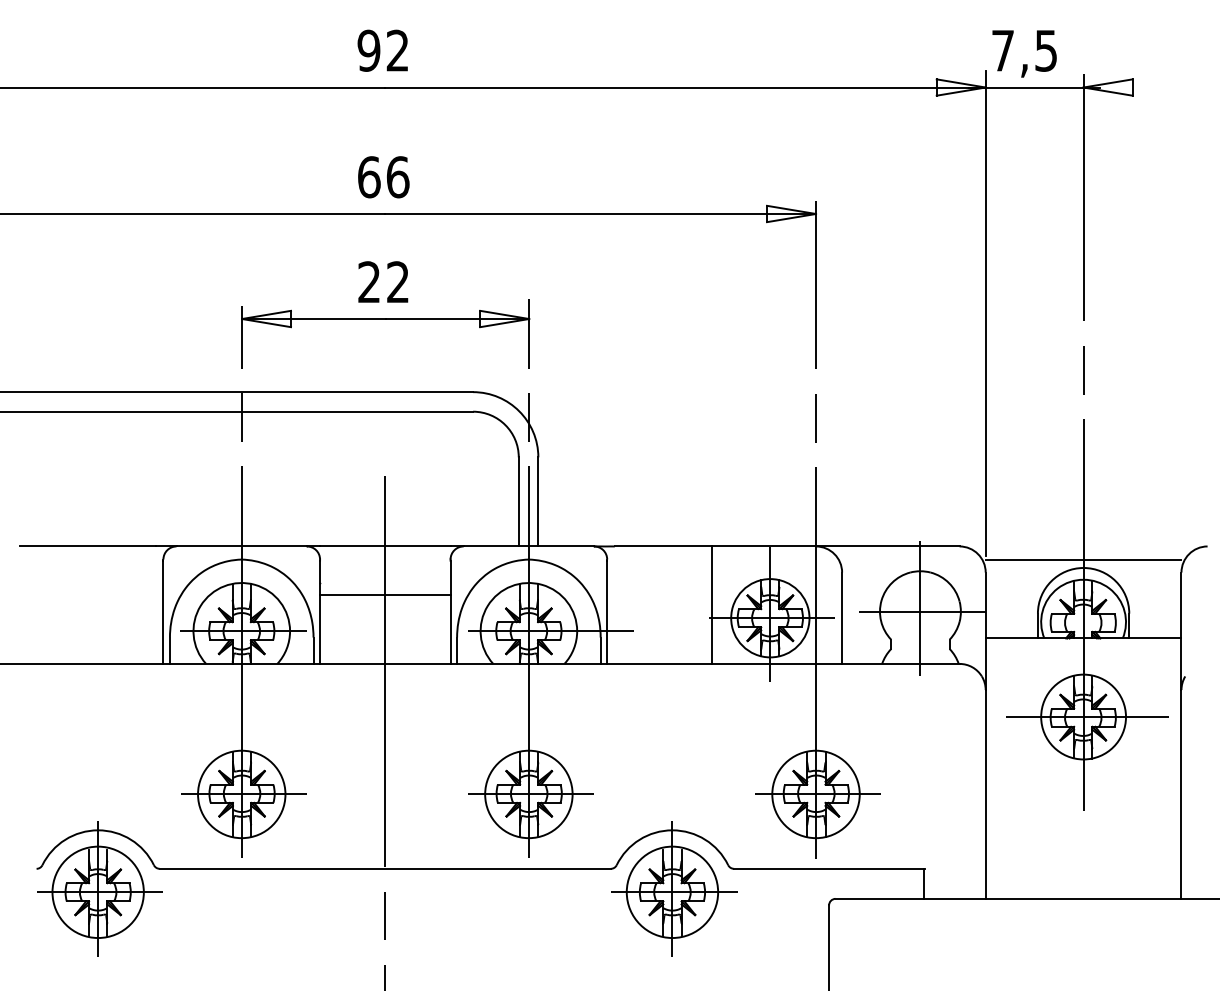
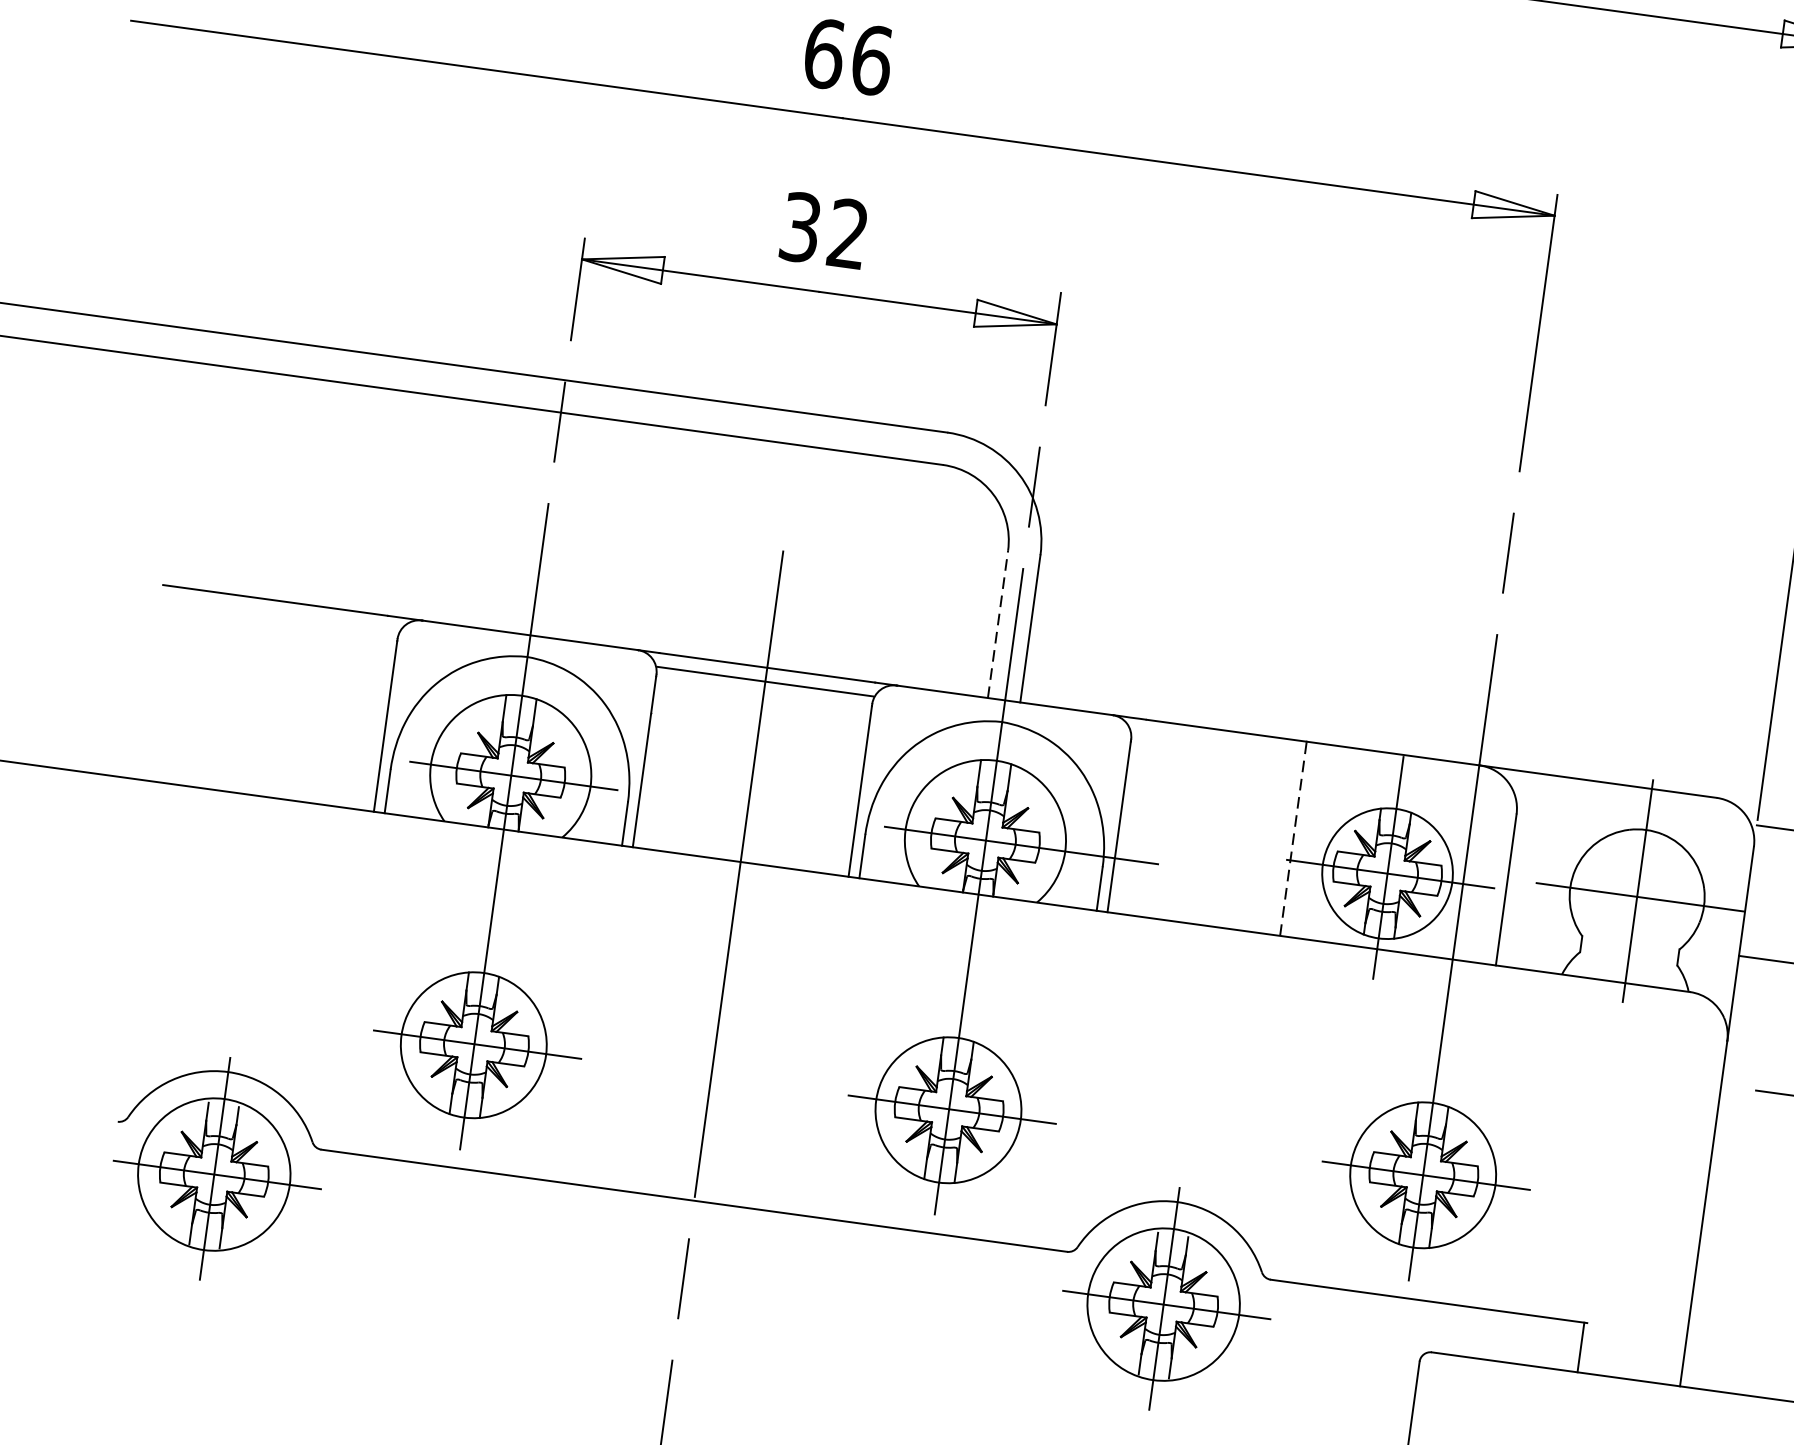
text: (369, 282) -> (800, 227), 22 -> 32
line: (518, 501) -> (997, 623), solid -> dashed
line: (385, 594) -> (765, 681), moved
line: (711, 605) -> (1293, 839), solid -> dashed

